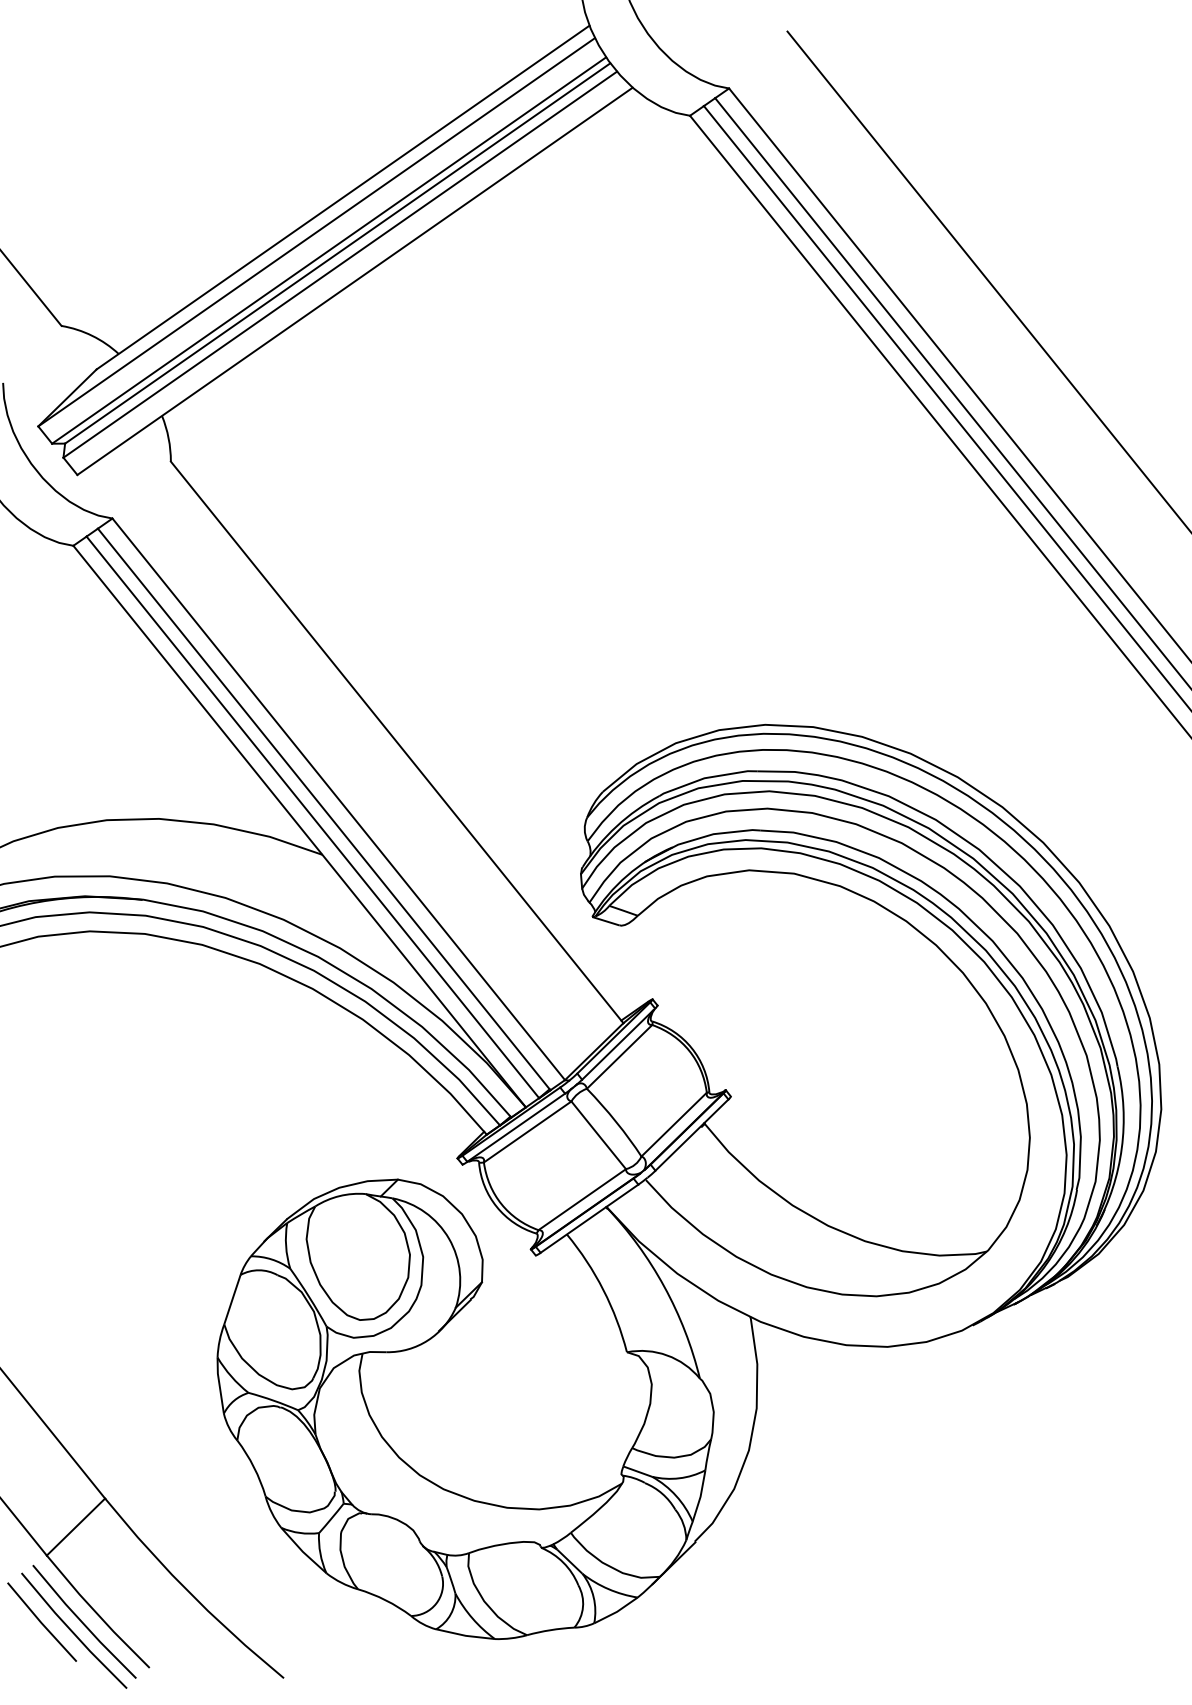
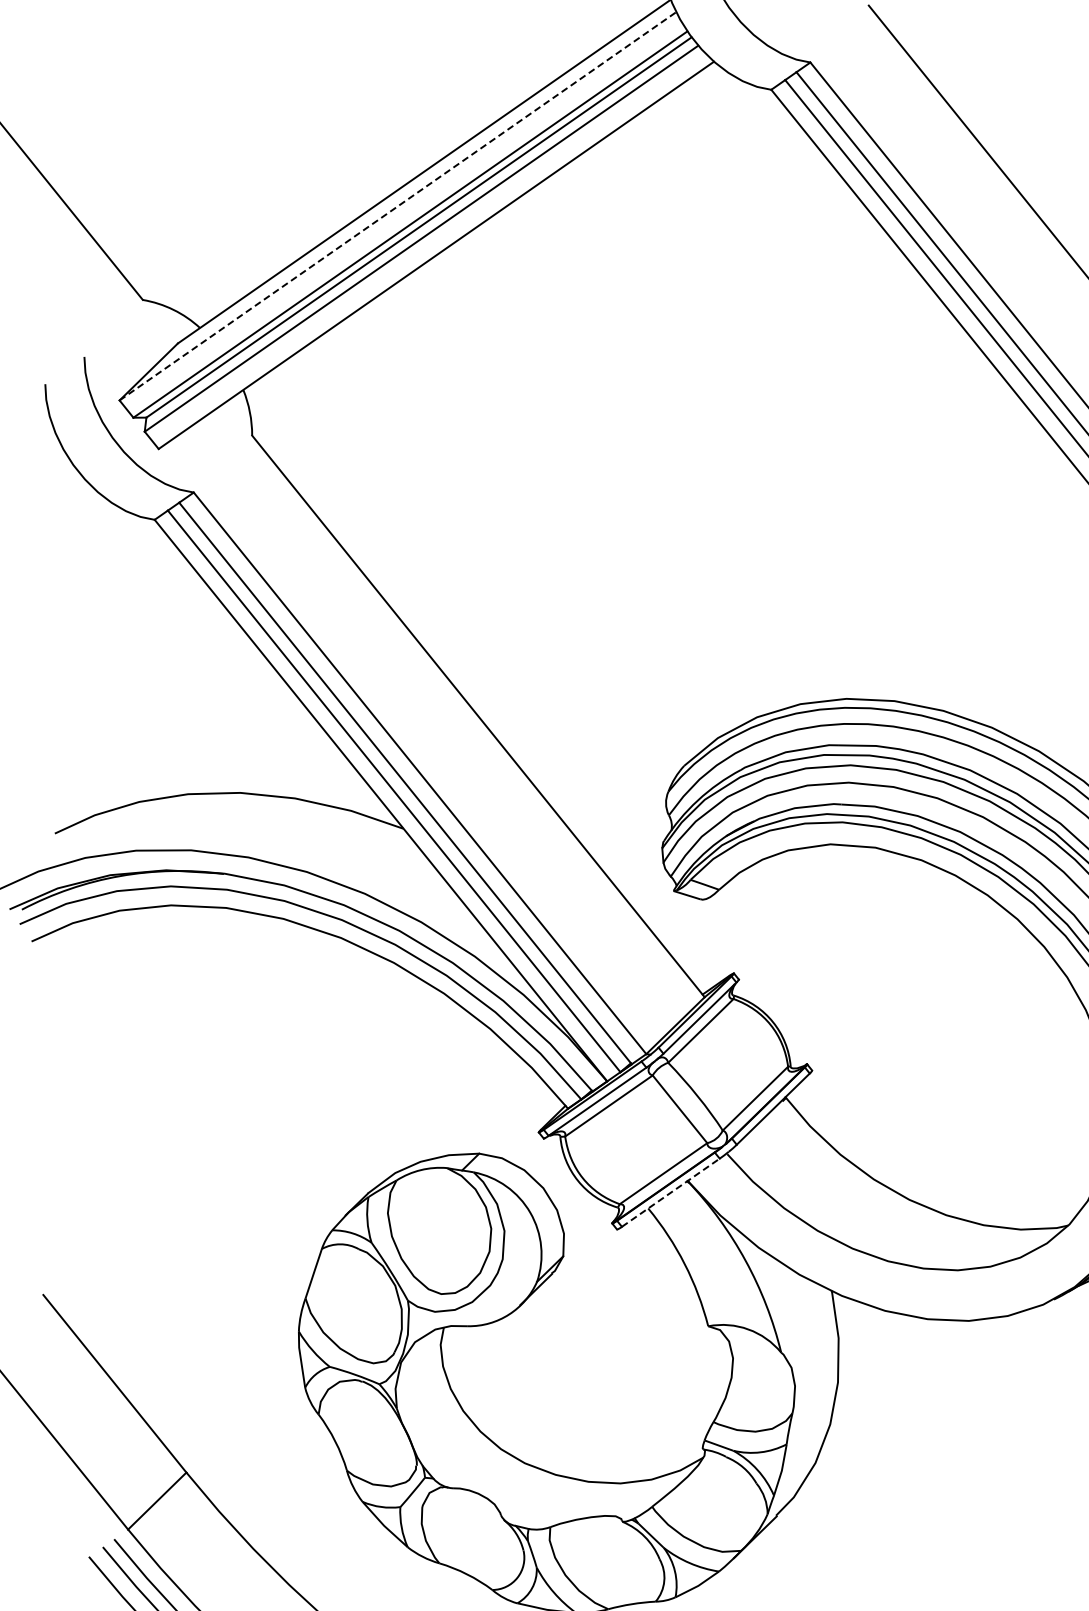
line: (317, 232) -> (398, 206), solid -> dashed
line: (589, 1218) -> (670, 1192), solid -> dashed

